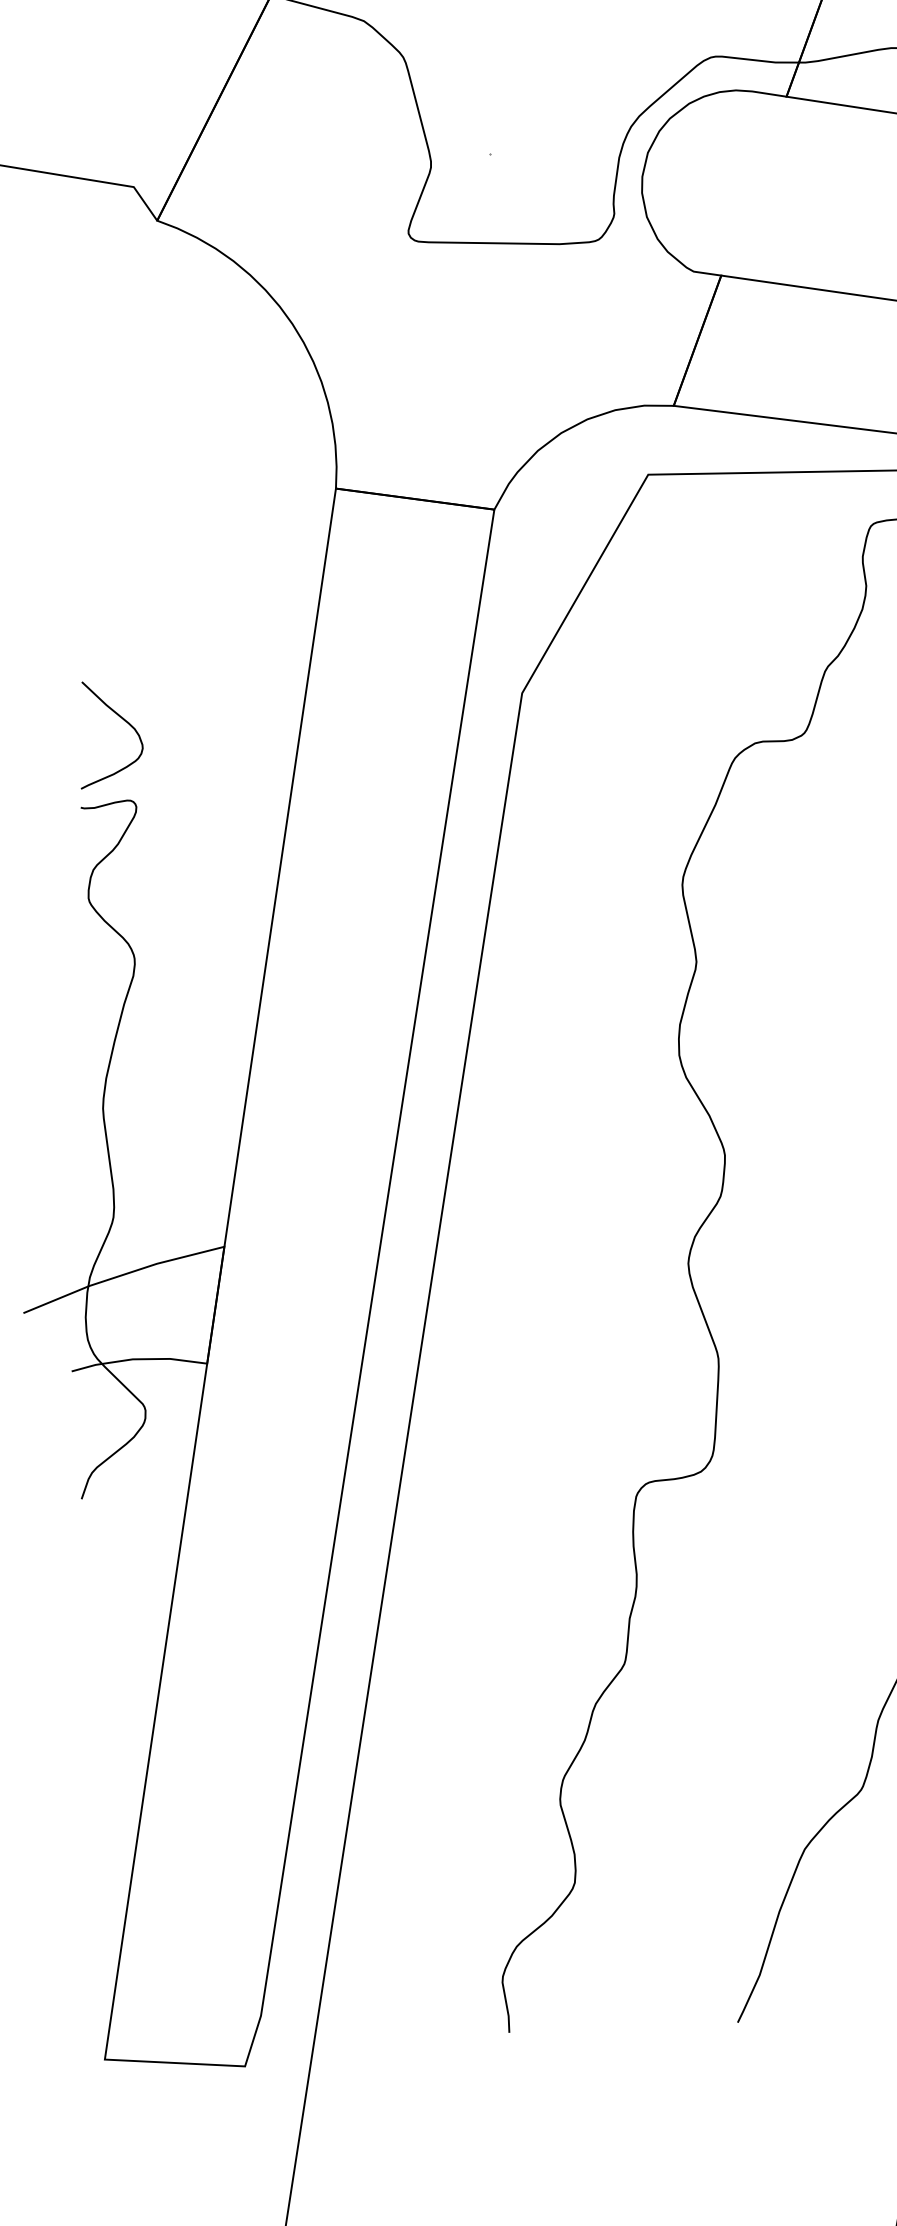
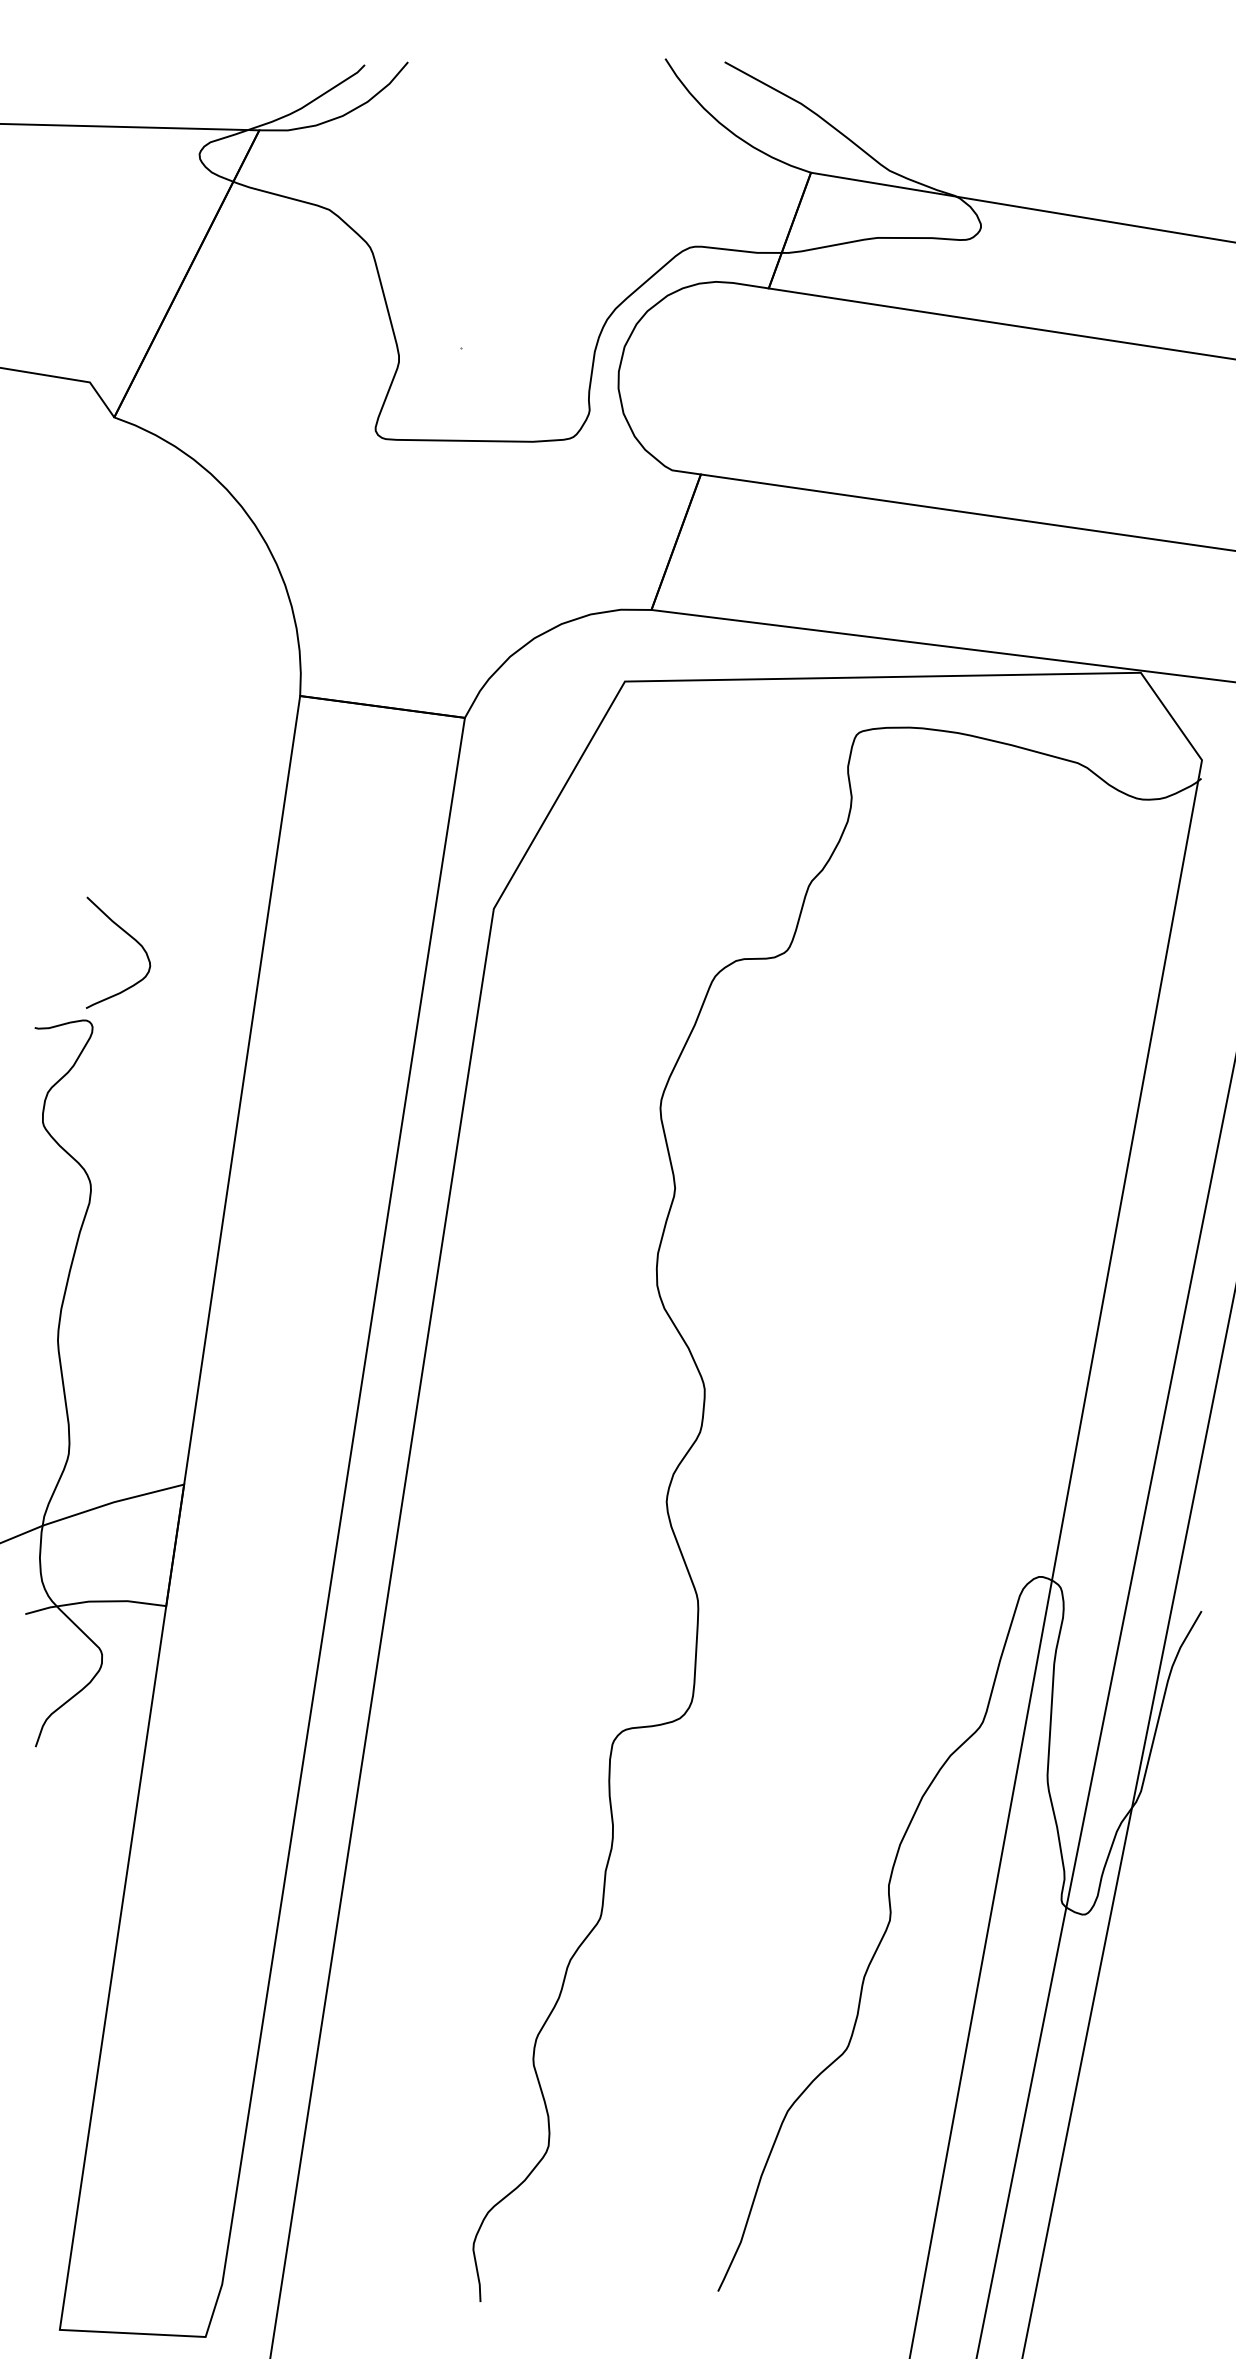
curve: (124, 721) -> (131, 938), moved

